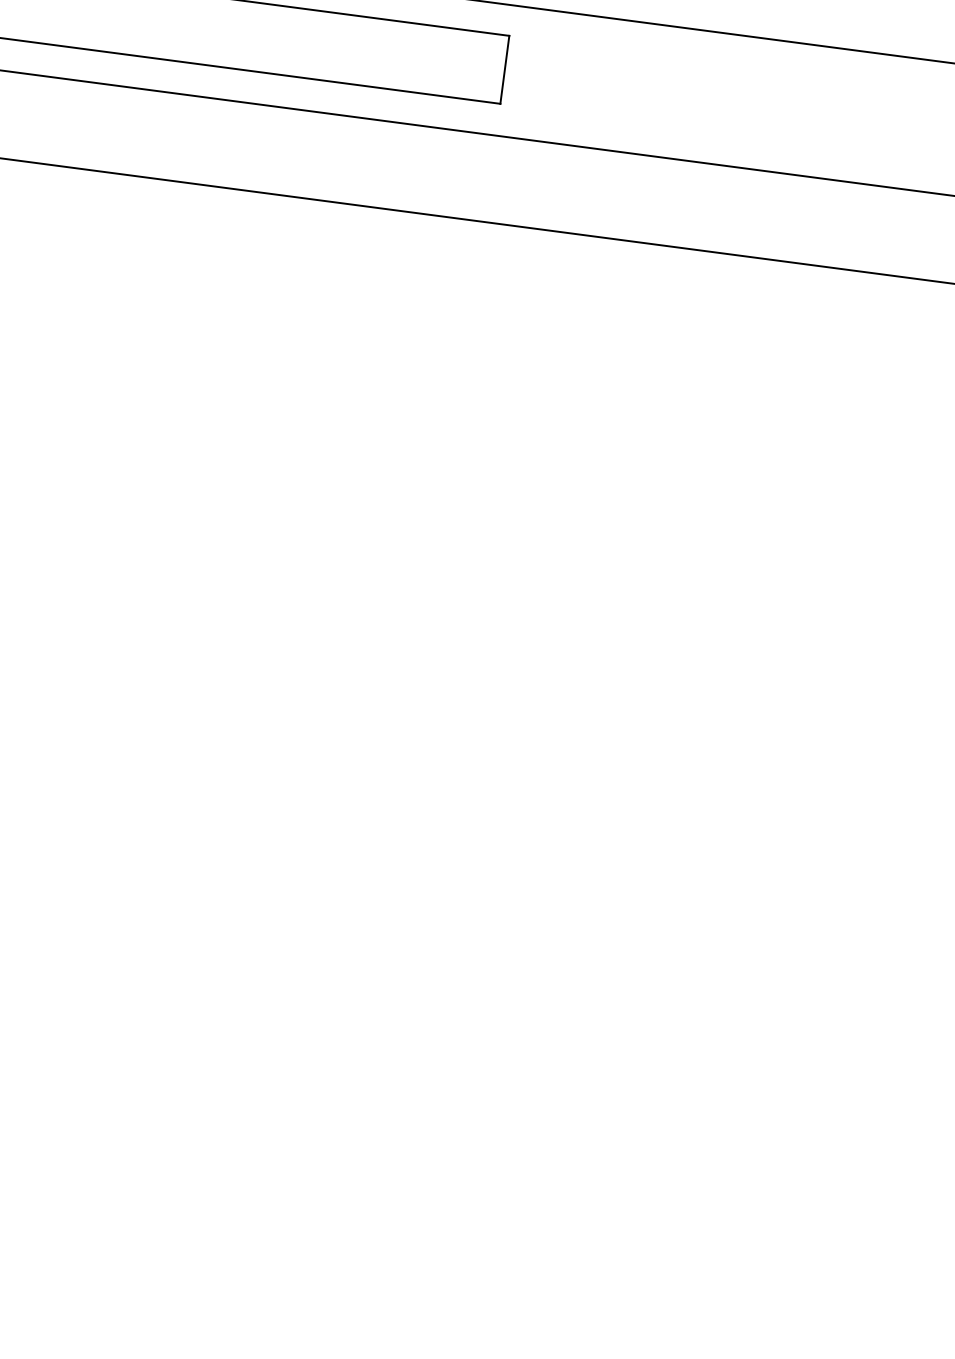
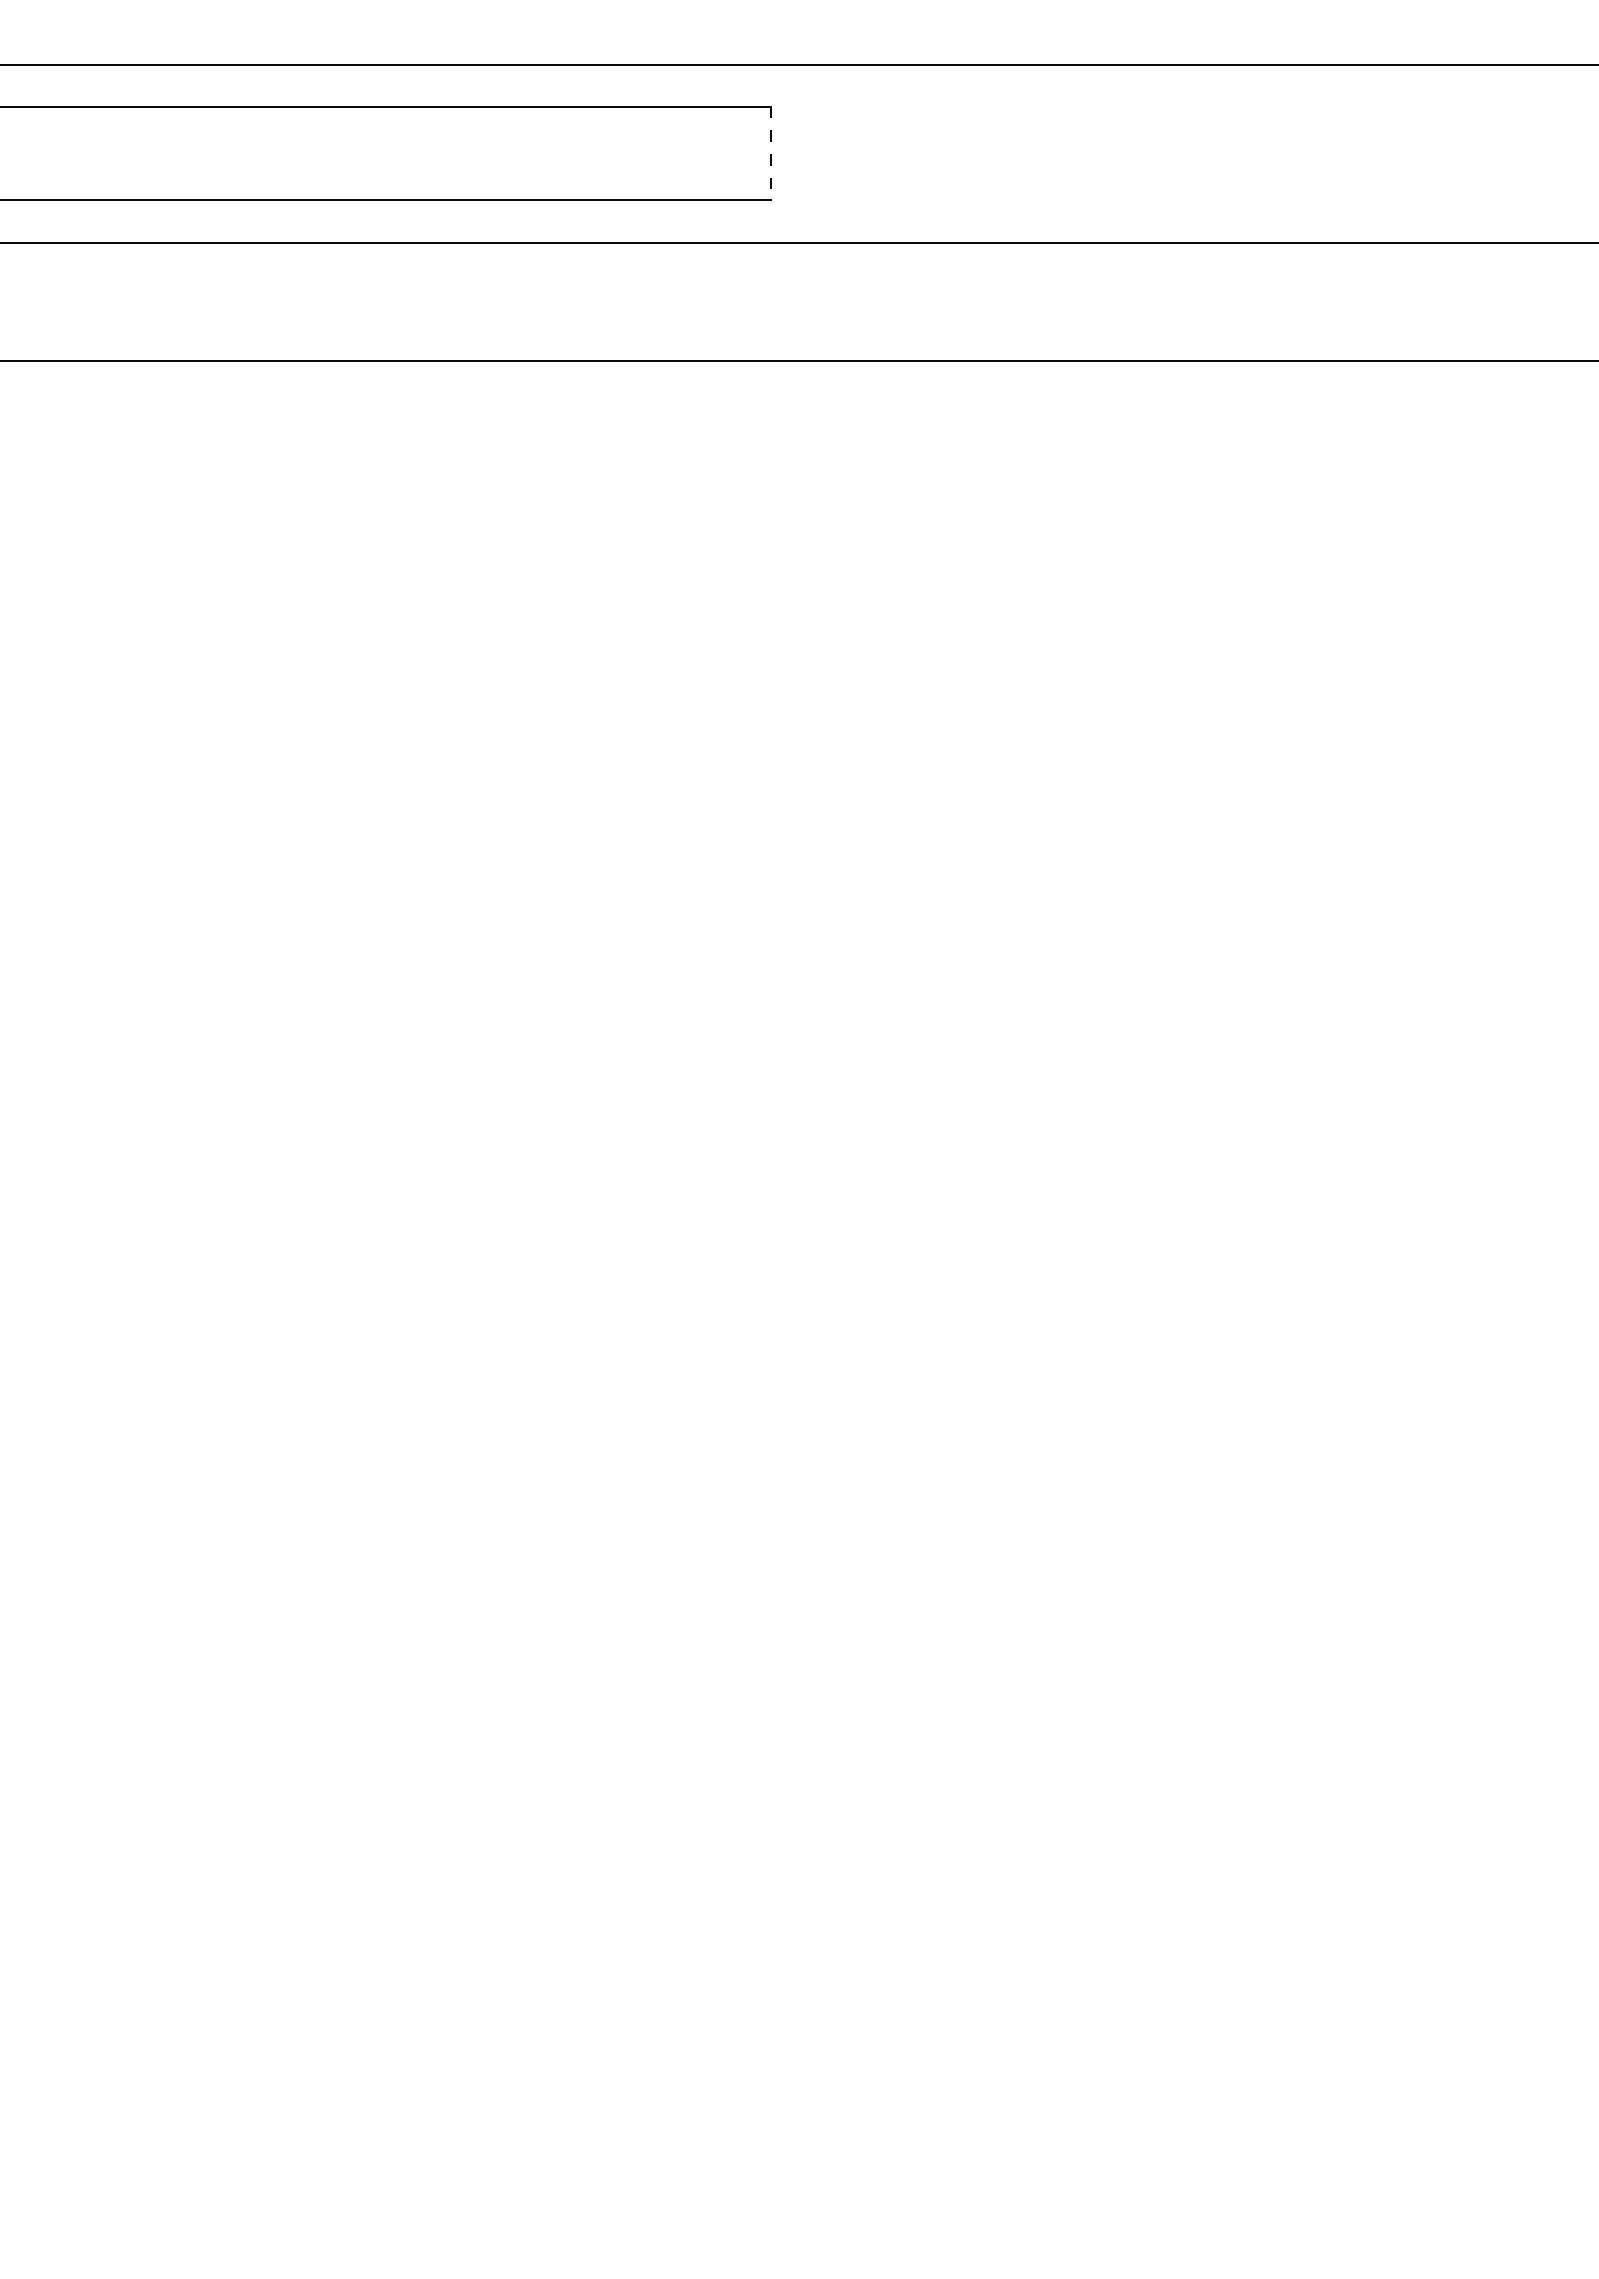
line: (505, 70) -> (771, 153), solid -> dashed

